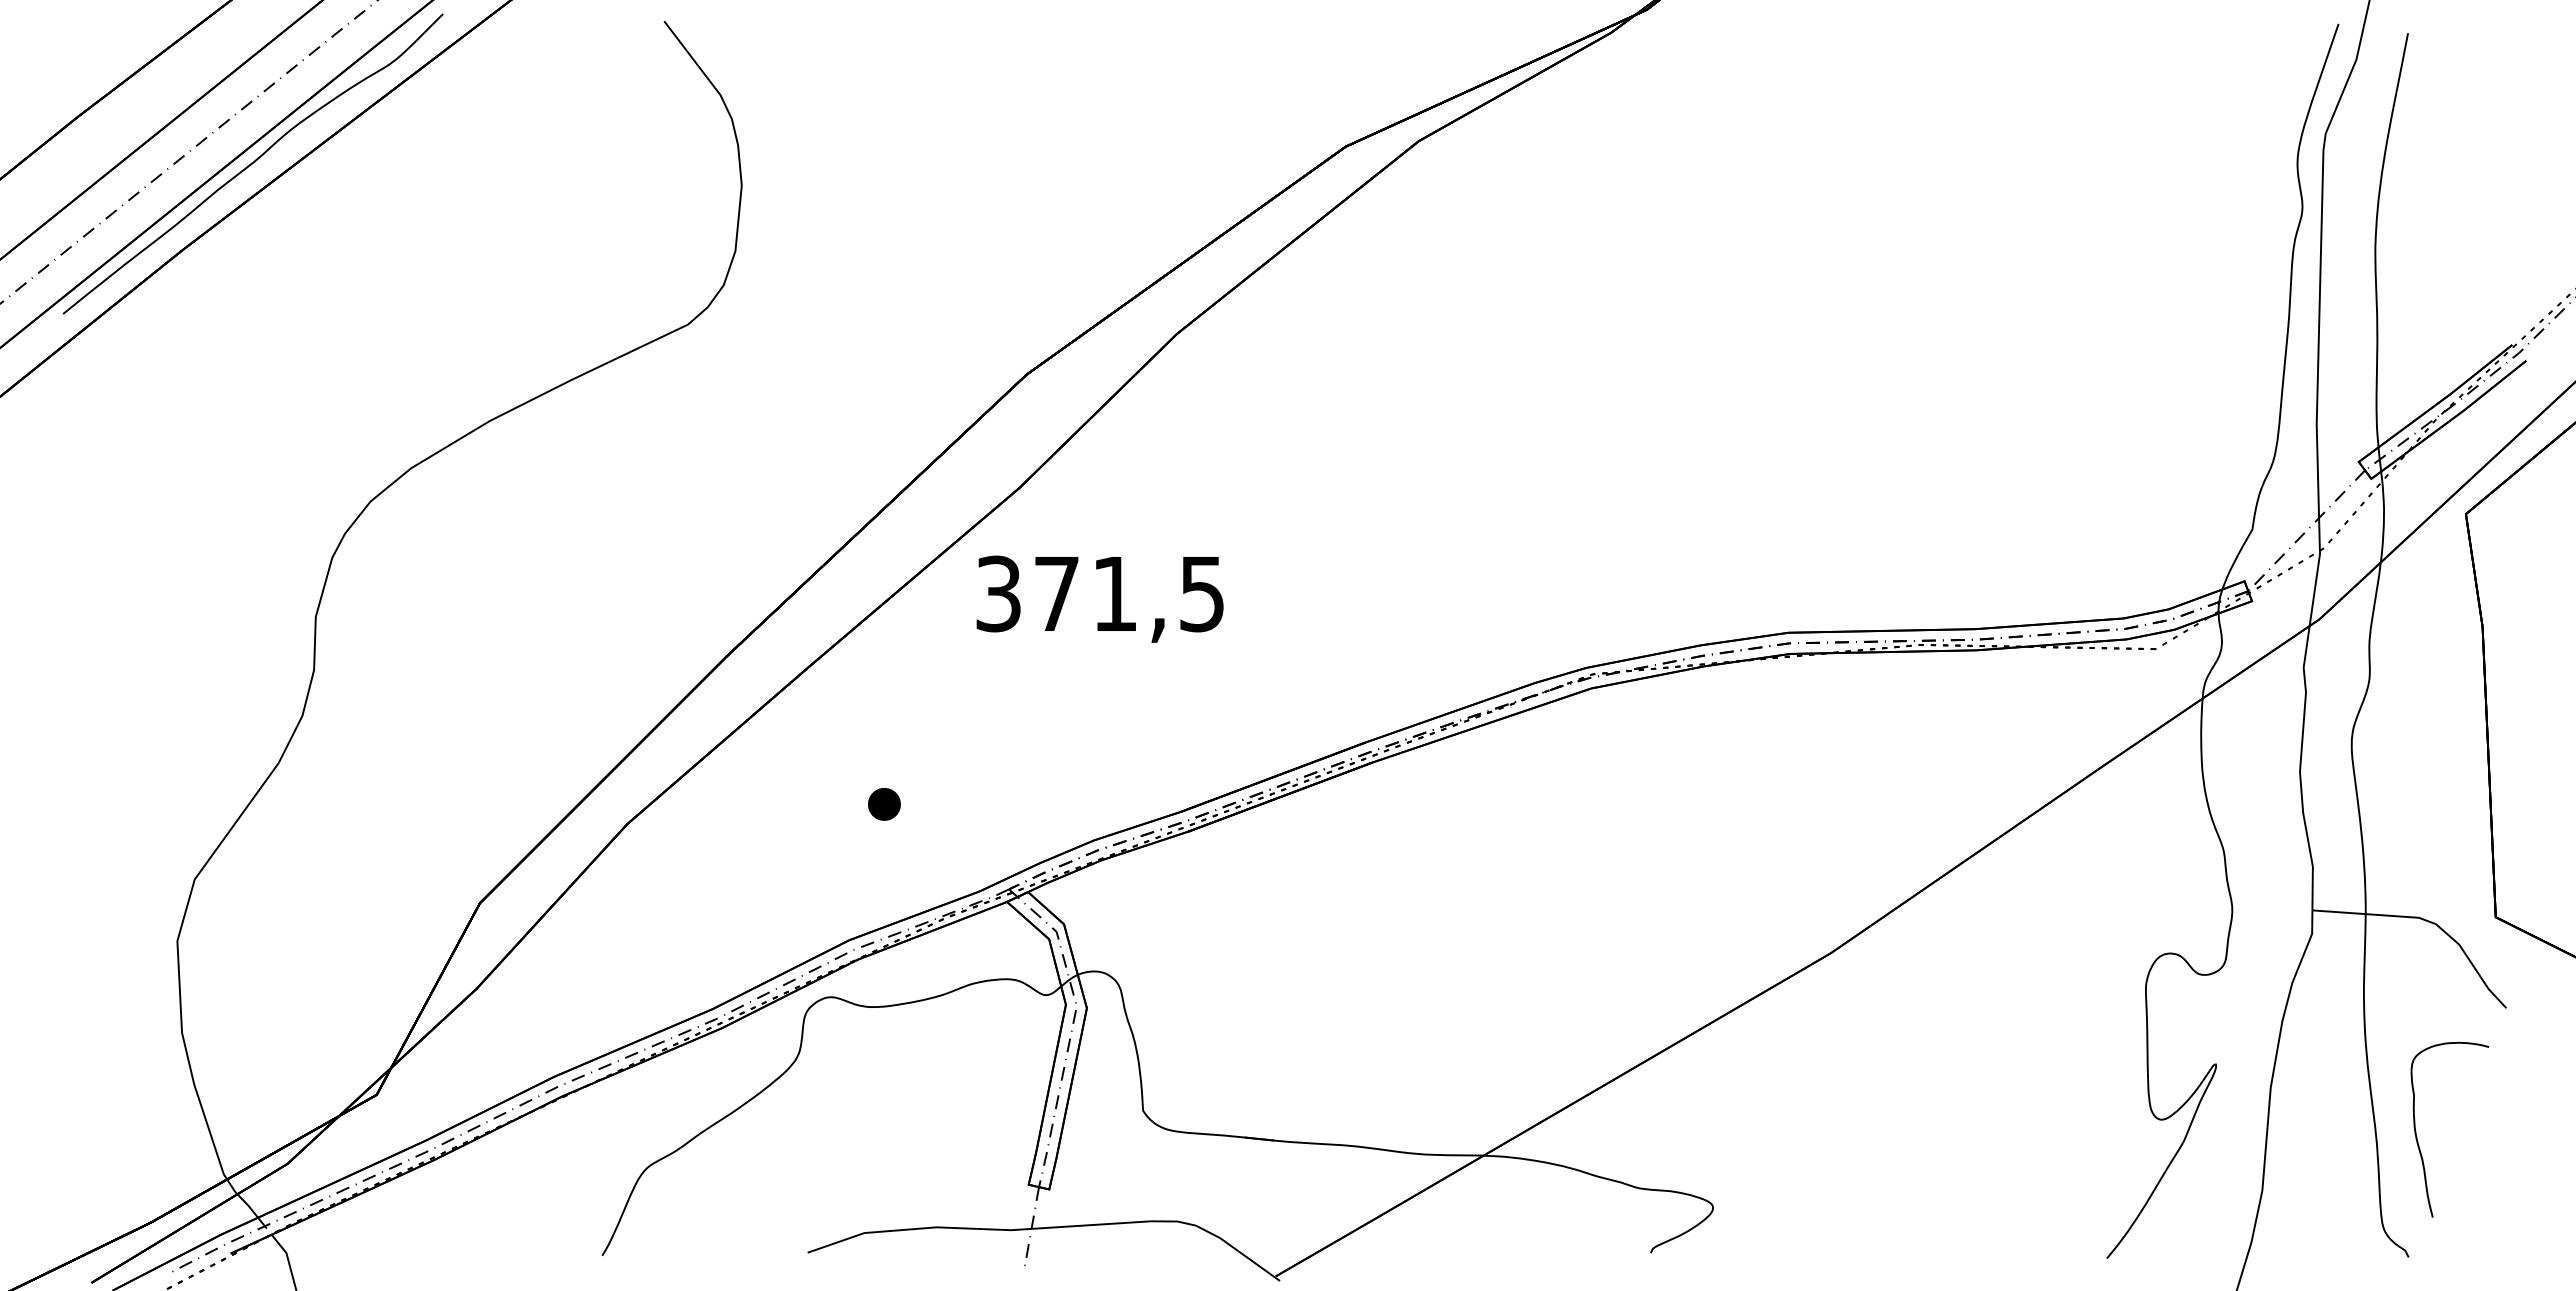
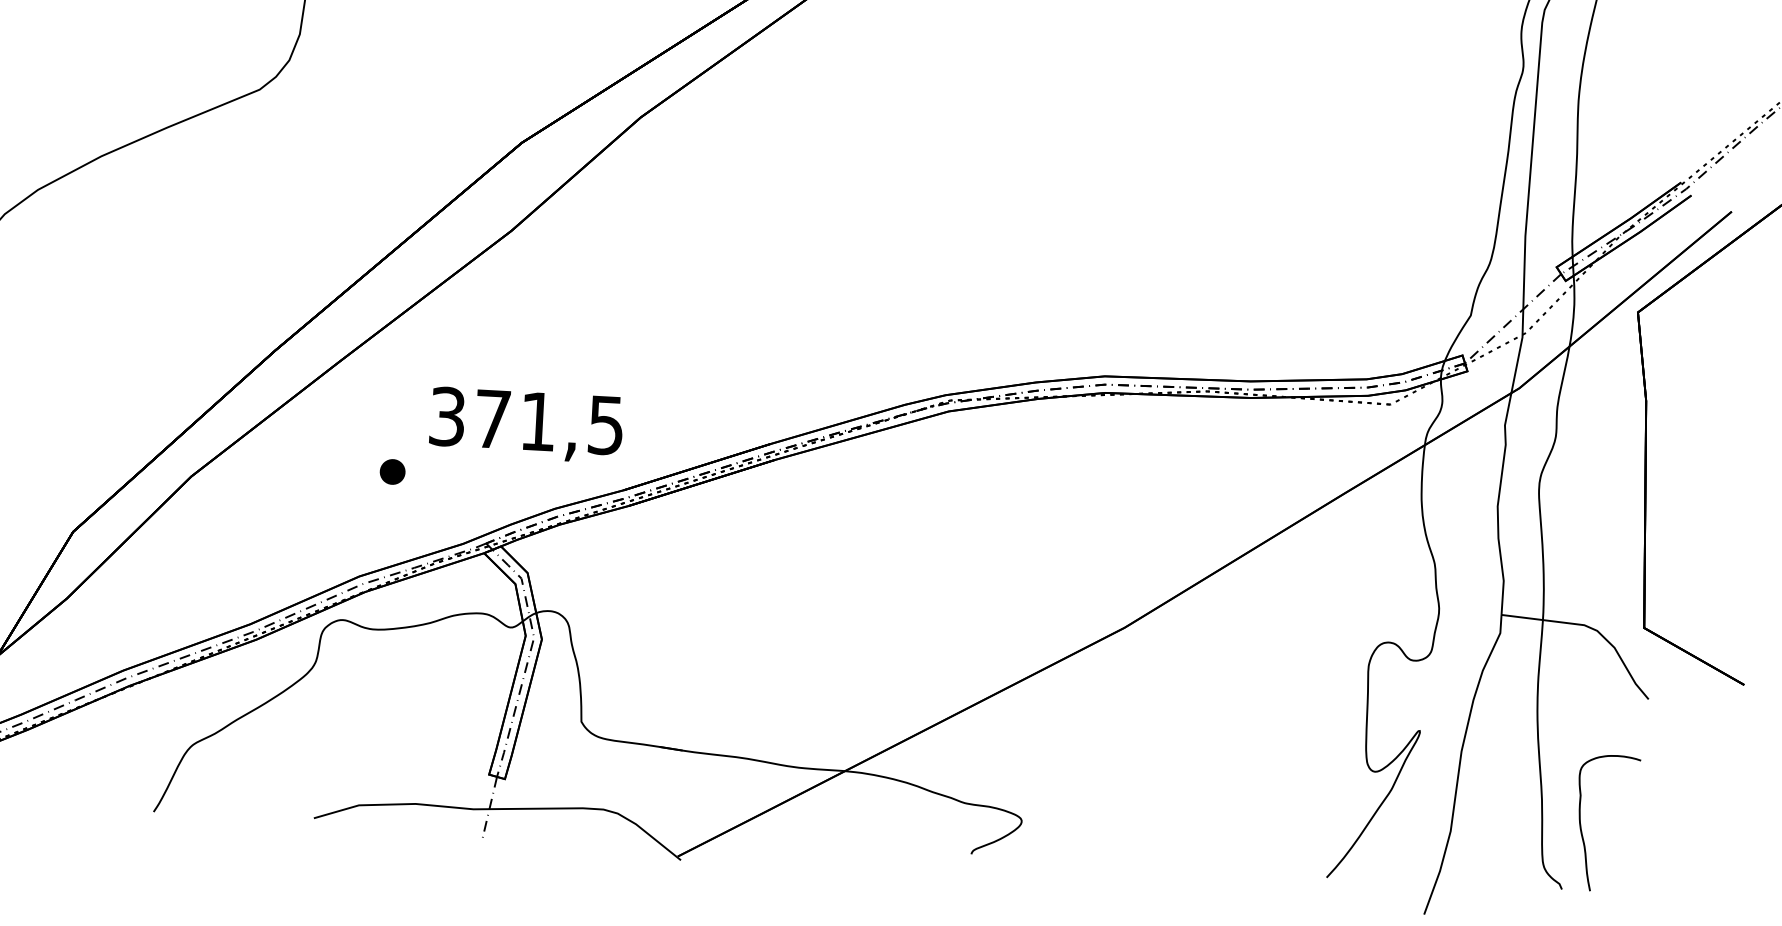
text: (1099, 598) -> (525, 424), moved
curve: (2417, 1136) -> (1581, 827), moved

